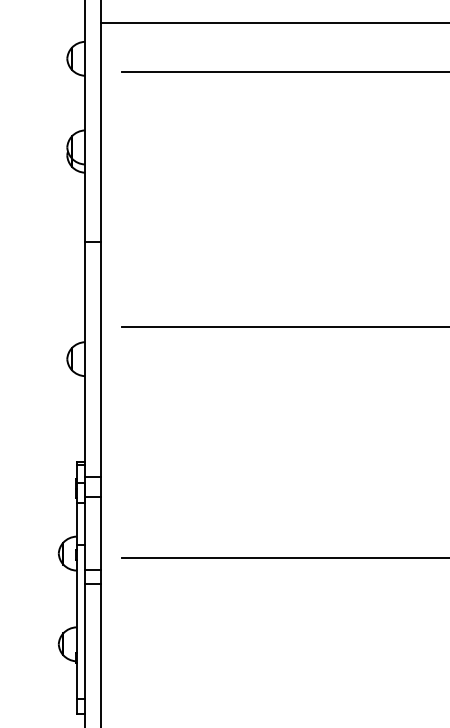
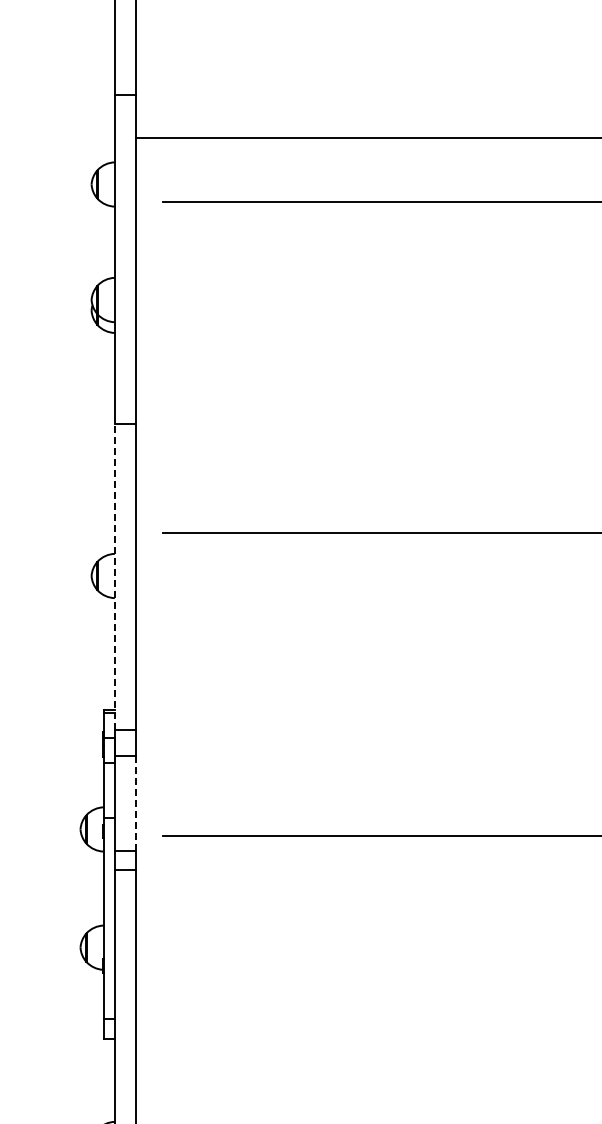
line: (84, 359) -> (114, 576), solid -> dashed
line: (100, 533) -> (135, 803), solid -> dashed

